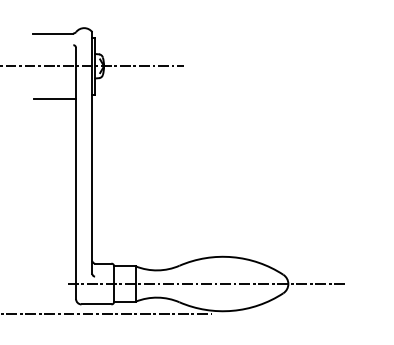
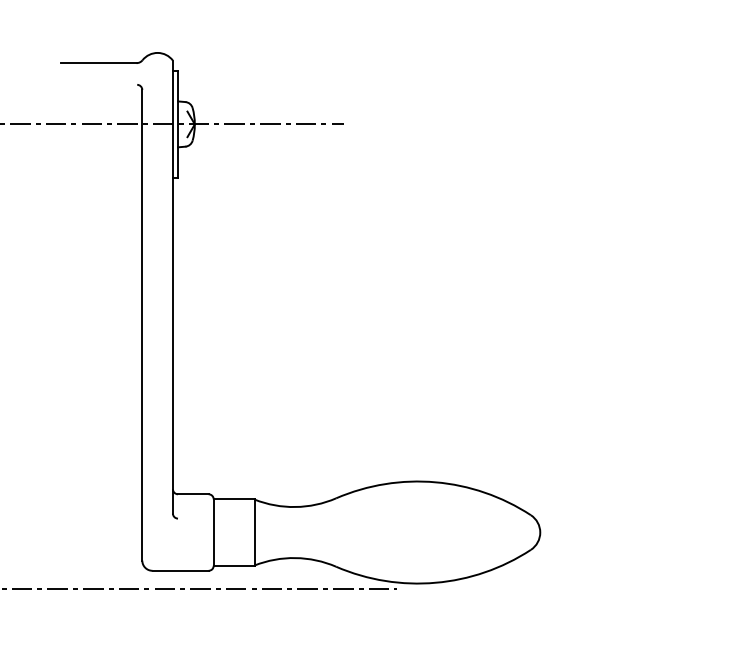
line: (54, 98) -> (101, 184), removed
line: (207, 284) -> (388, 533), removed

